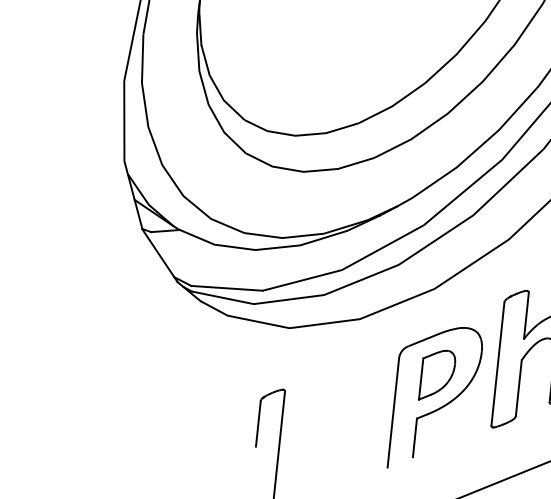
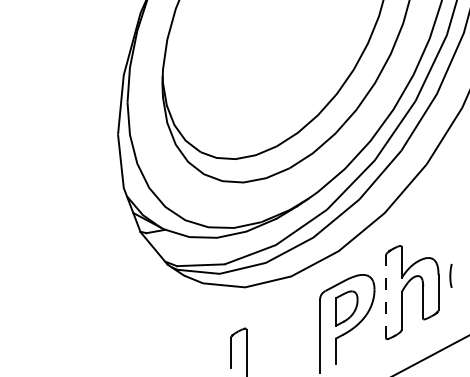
line: (498, 363) -> (386, 296), solid -> dashed

